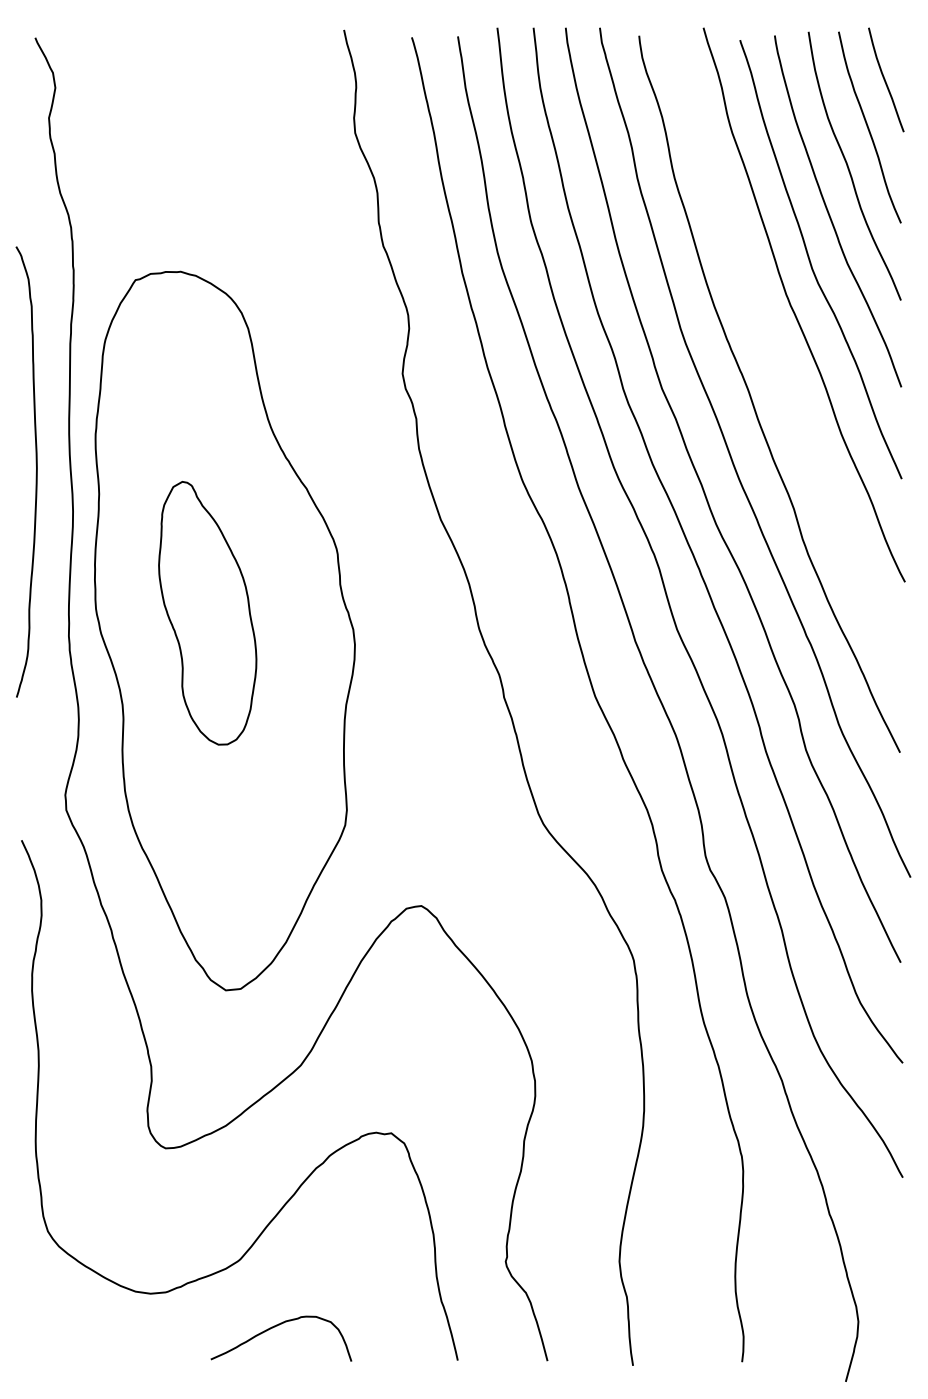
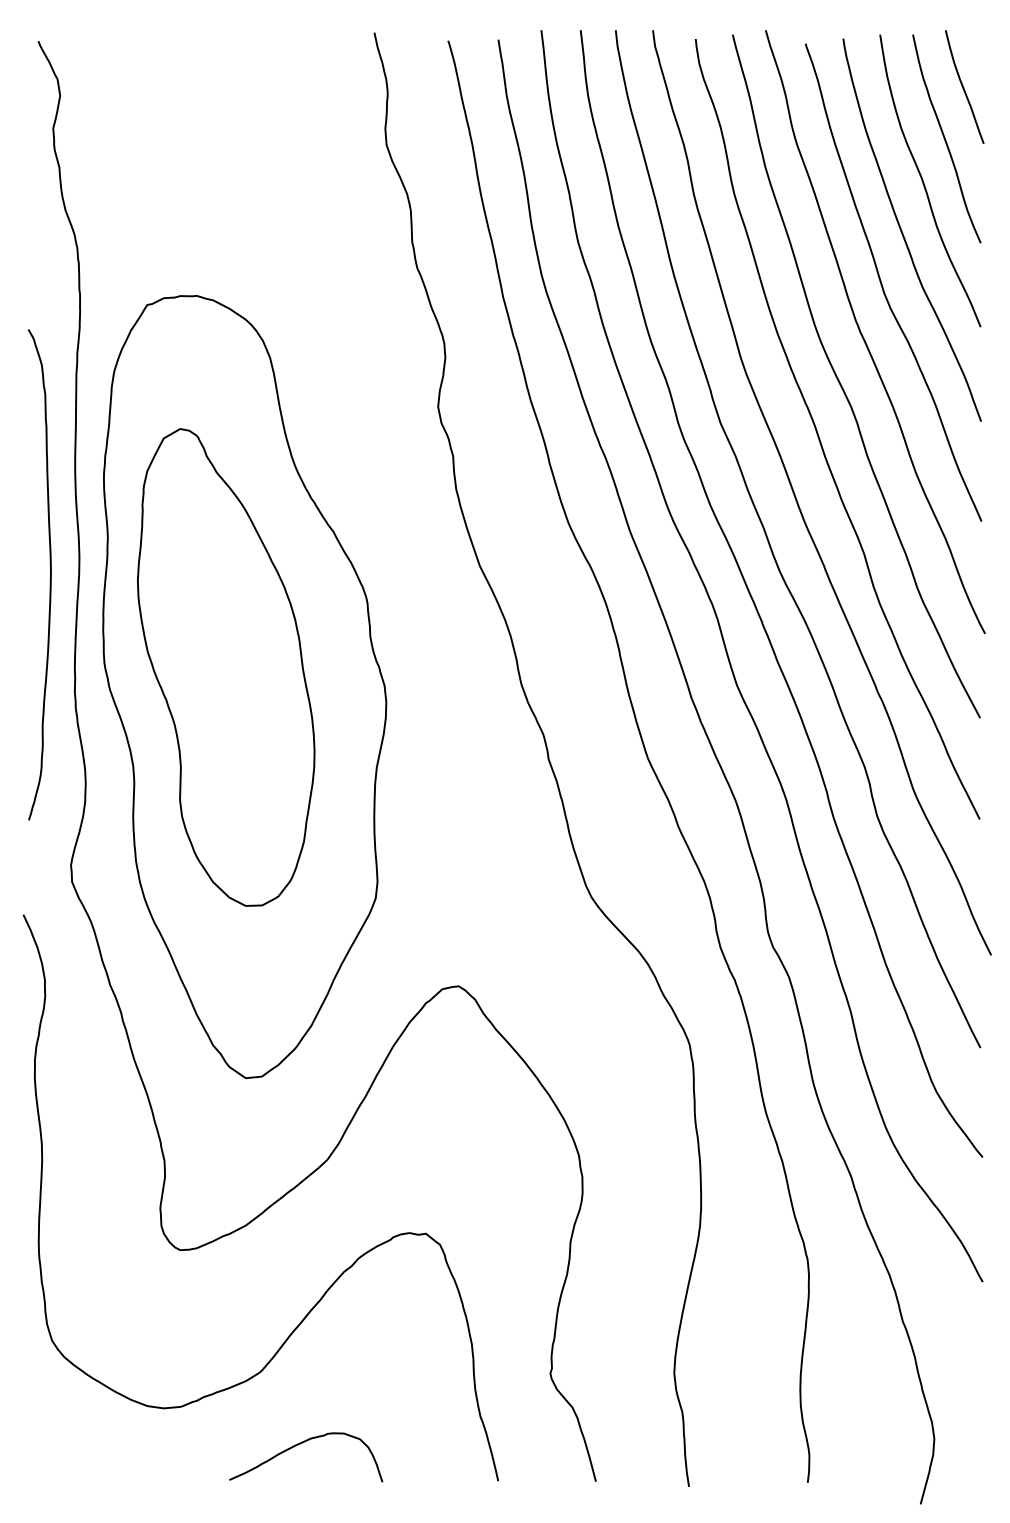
curve: (772, 351) -> (840, 382), added
curve: (35, 473) -> (49, 576), moved
part: (207, 613) -> (225, 667), size x1.67

